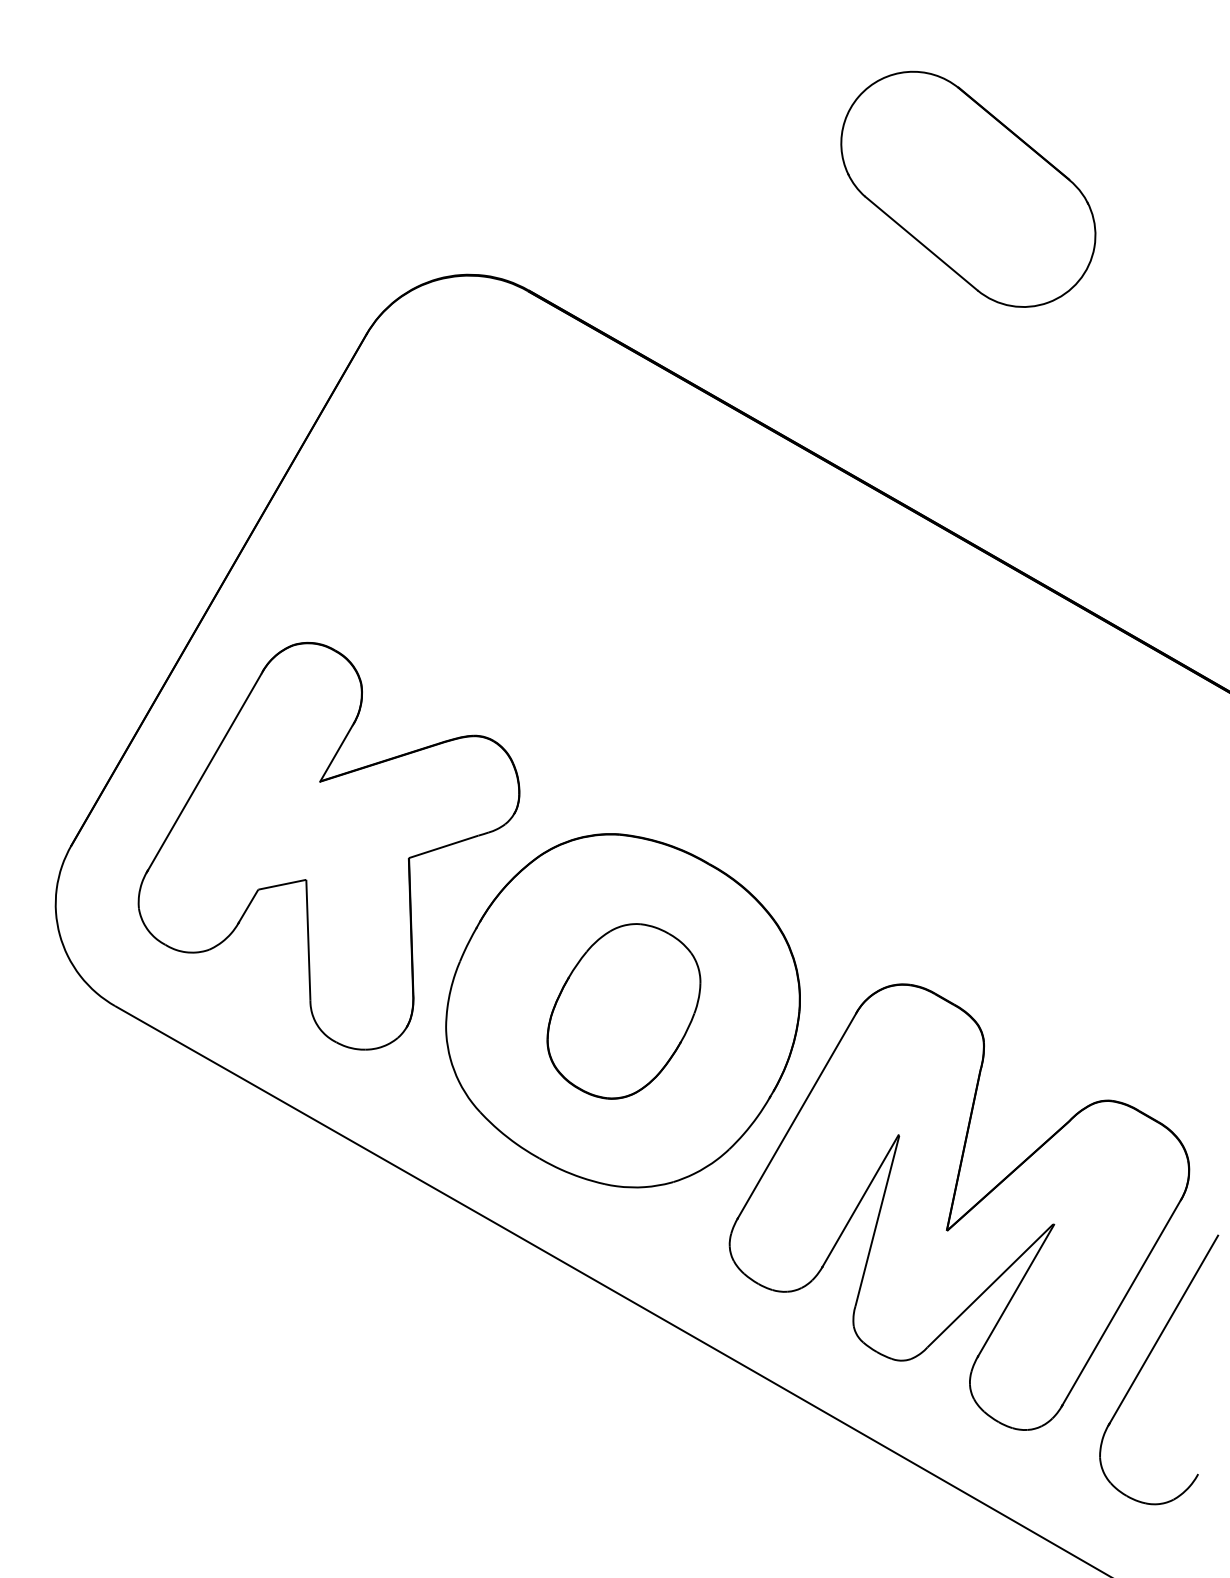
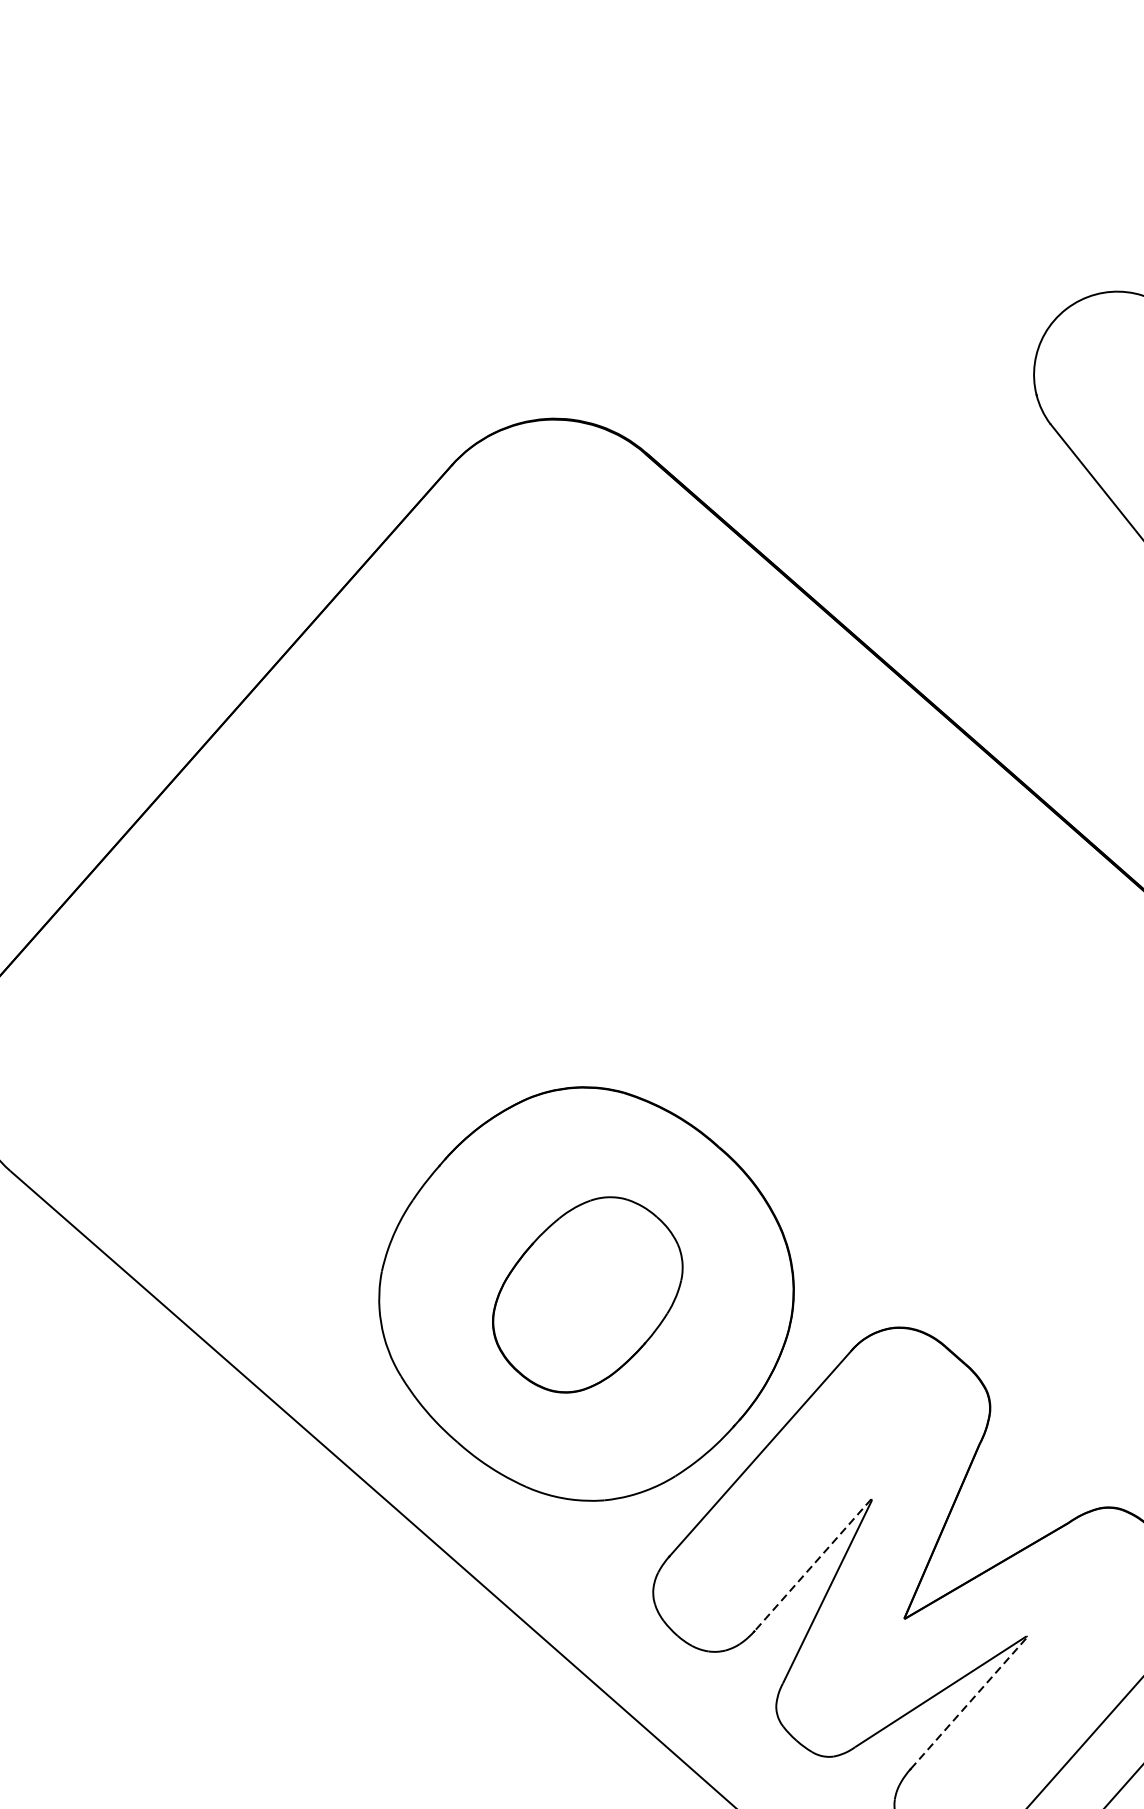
part: (328, 846) -> (289, 1038), removed
line: (860, 1201) -> (812, 1565), solid -> dashed
line: (1016, 1290) -> (969, 1703), solid -> dashed

